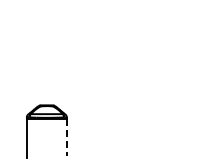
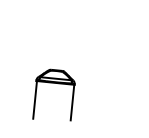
line: (66, 137) -> (72, 102), dashed -> solid

